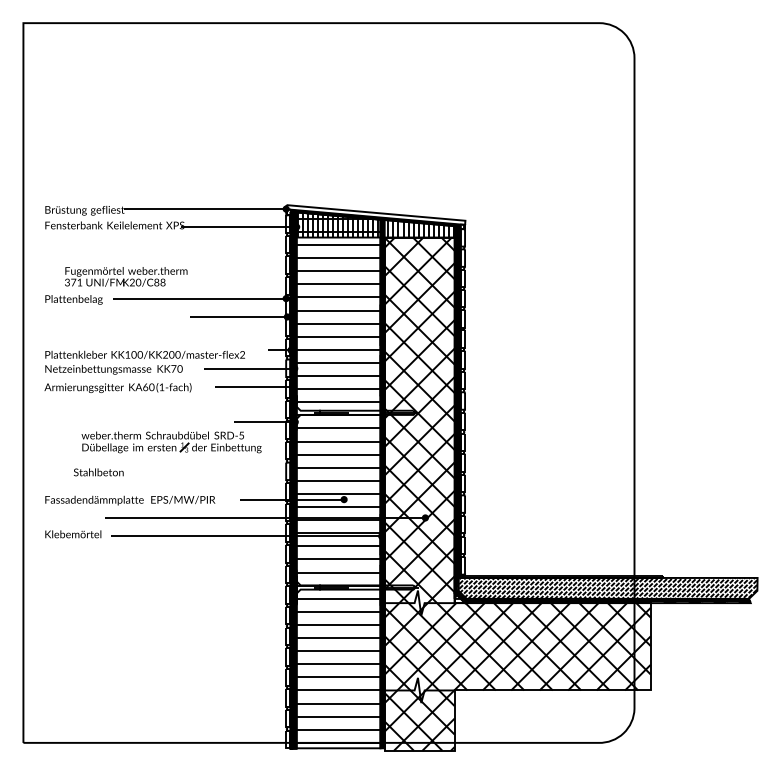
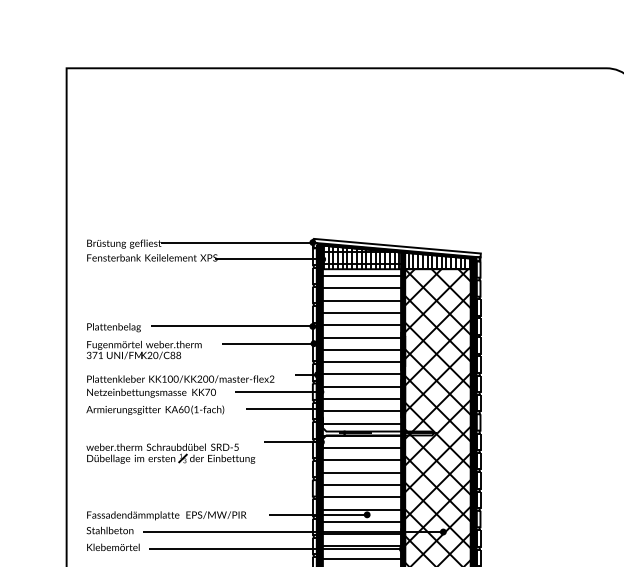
text: (126, 276) -> (144, 349), moved
part: (171, 442) -> (170, 453), moved
text: (98, 472) -> (109, 530), moved

